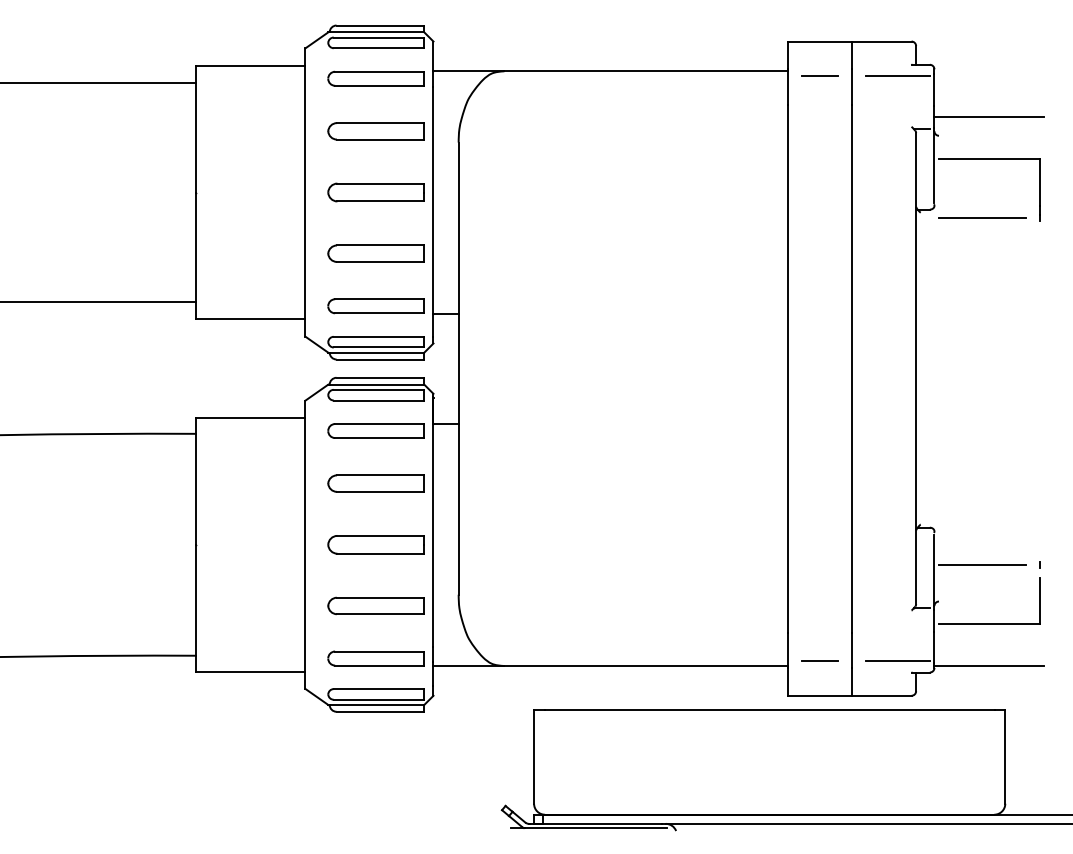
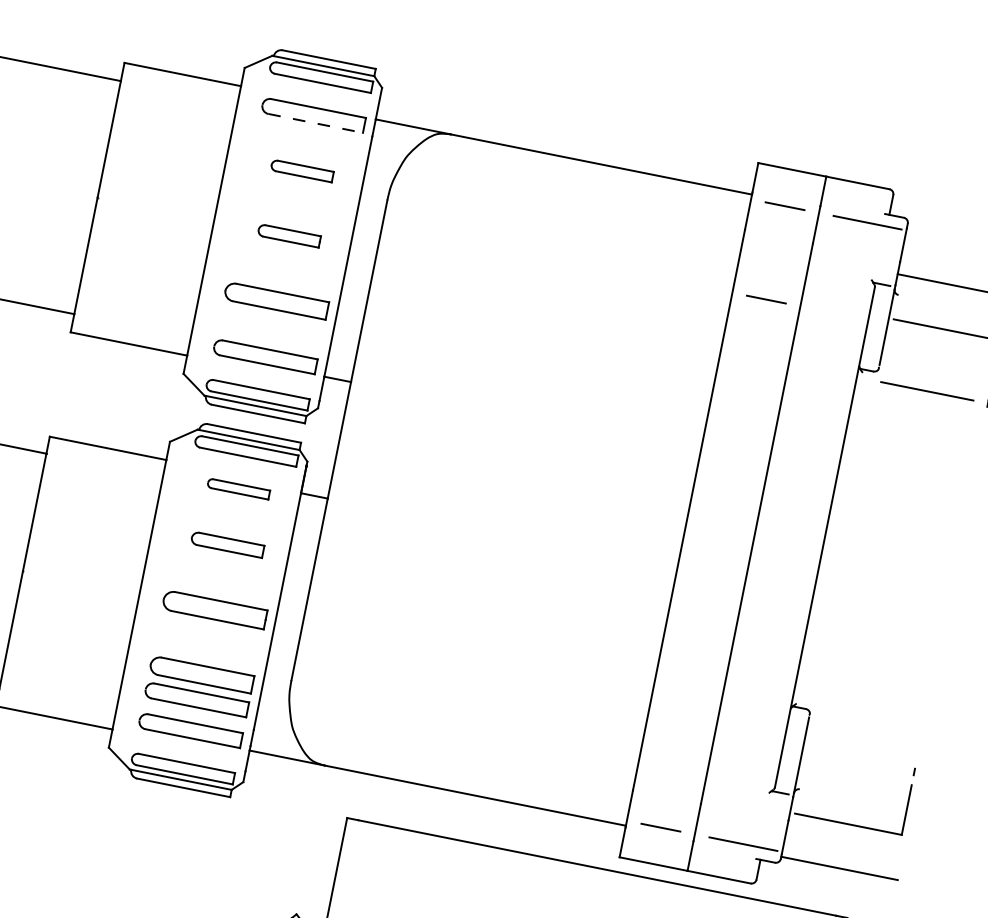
line: (379, 85) -> (315, 123), solid -> dashed
part: (375, 131) -> (301, 171), size x0.6
line: (819, 163) -> (765, 299), added
part: (375, 192) -> (288, 235), size x0.6
part: (375, 430) -> (238, 488), size x0.6
part: (375, 483) -> (226, 544), size x0.7
line: (982, 565) -> (853, 760), removed
part: (375, 629) -> (195, 699), added

